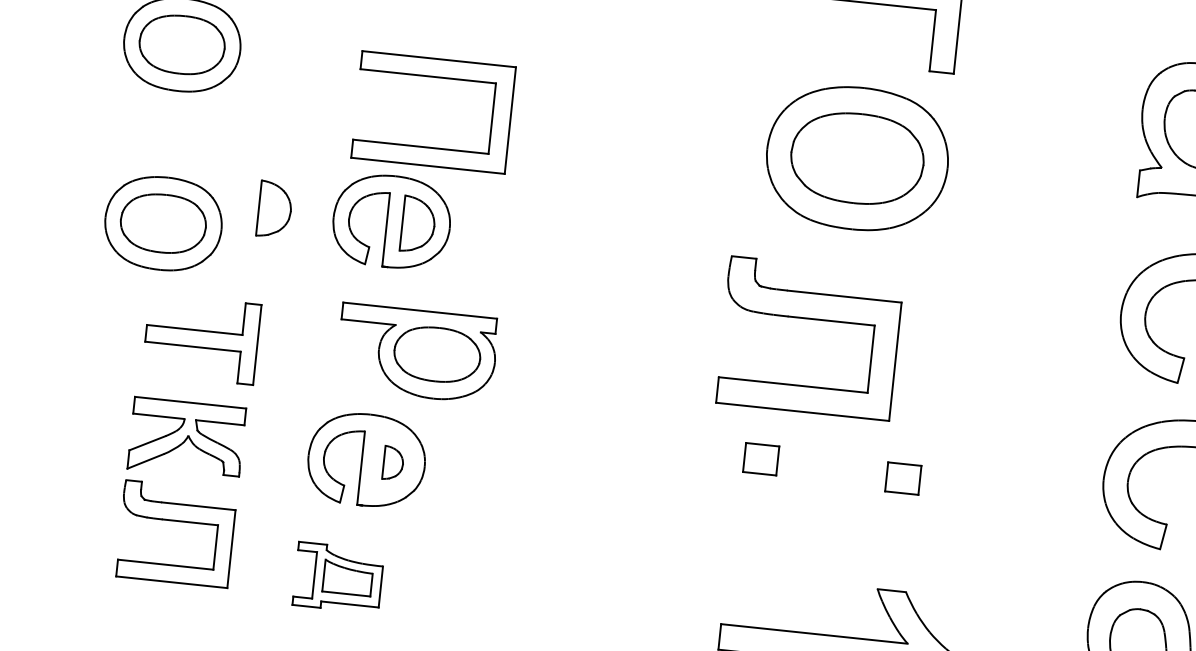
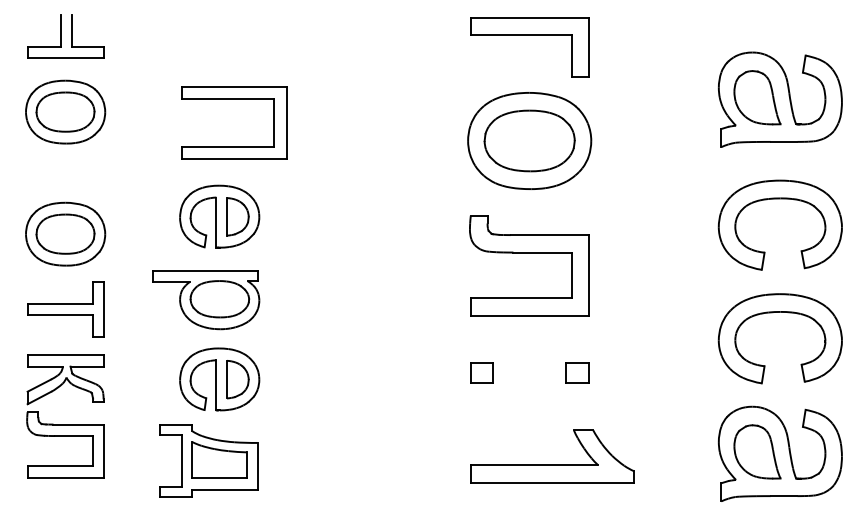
part: (437, 78) -> (234, 99), moved
part: (274, 209) -> (139, 216), removed
part: (812, 320) -> (529, 253), moved
part: (201, 339) -> (65, 309), moved
part: (417, 354) -> (206, 300), moved
part: (760, 458) -> (481, 372), moved
part: (392, 462) -> (237, 379), size x1.67
part: (903, 478) -> (577, 372), moved
part: (179, 504) -> (65, 424), moved
part: (337, 577) -> (208, 460), size x1.67

